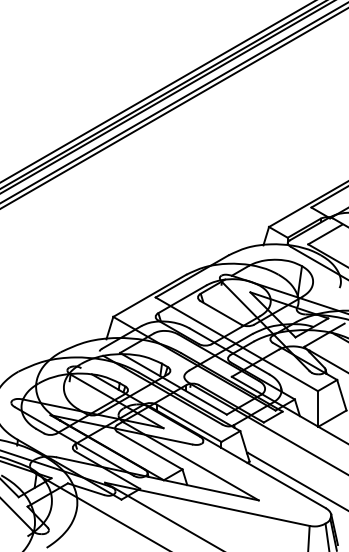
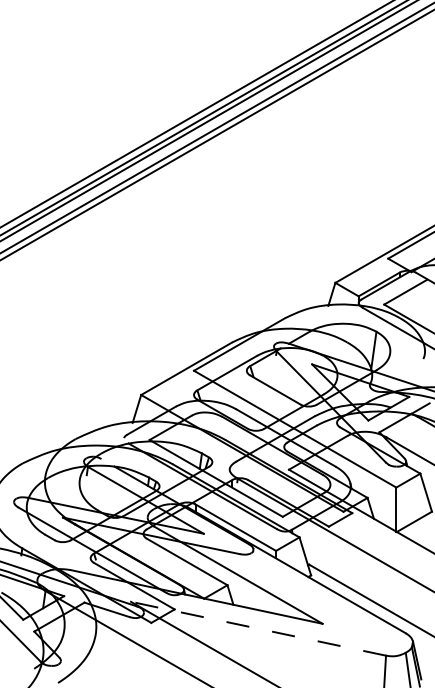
line: (207, 504) -> (258, 628), solid -> dashed

